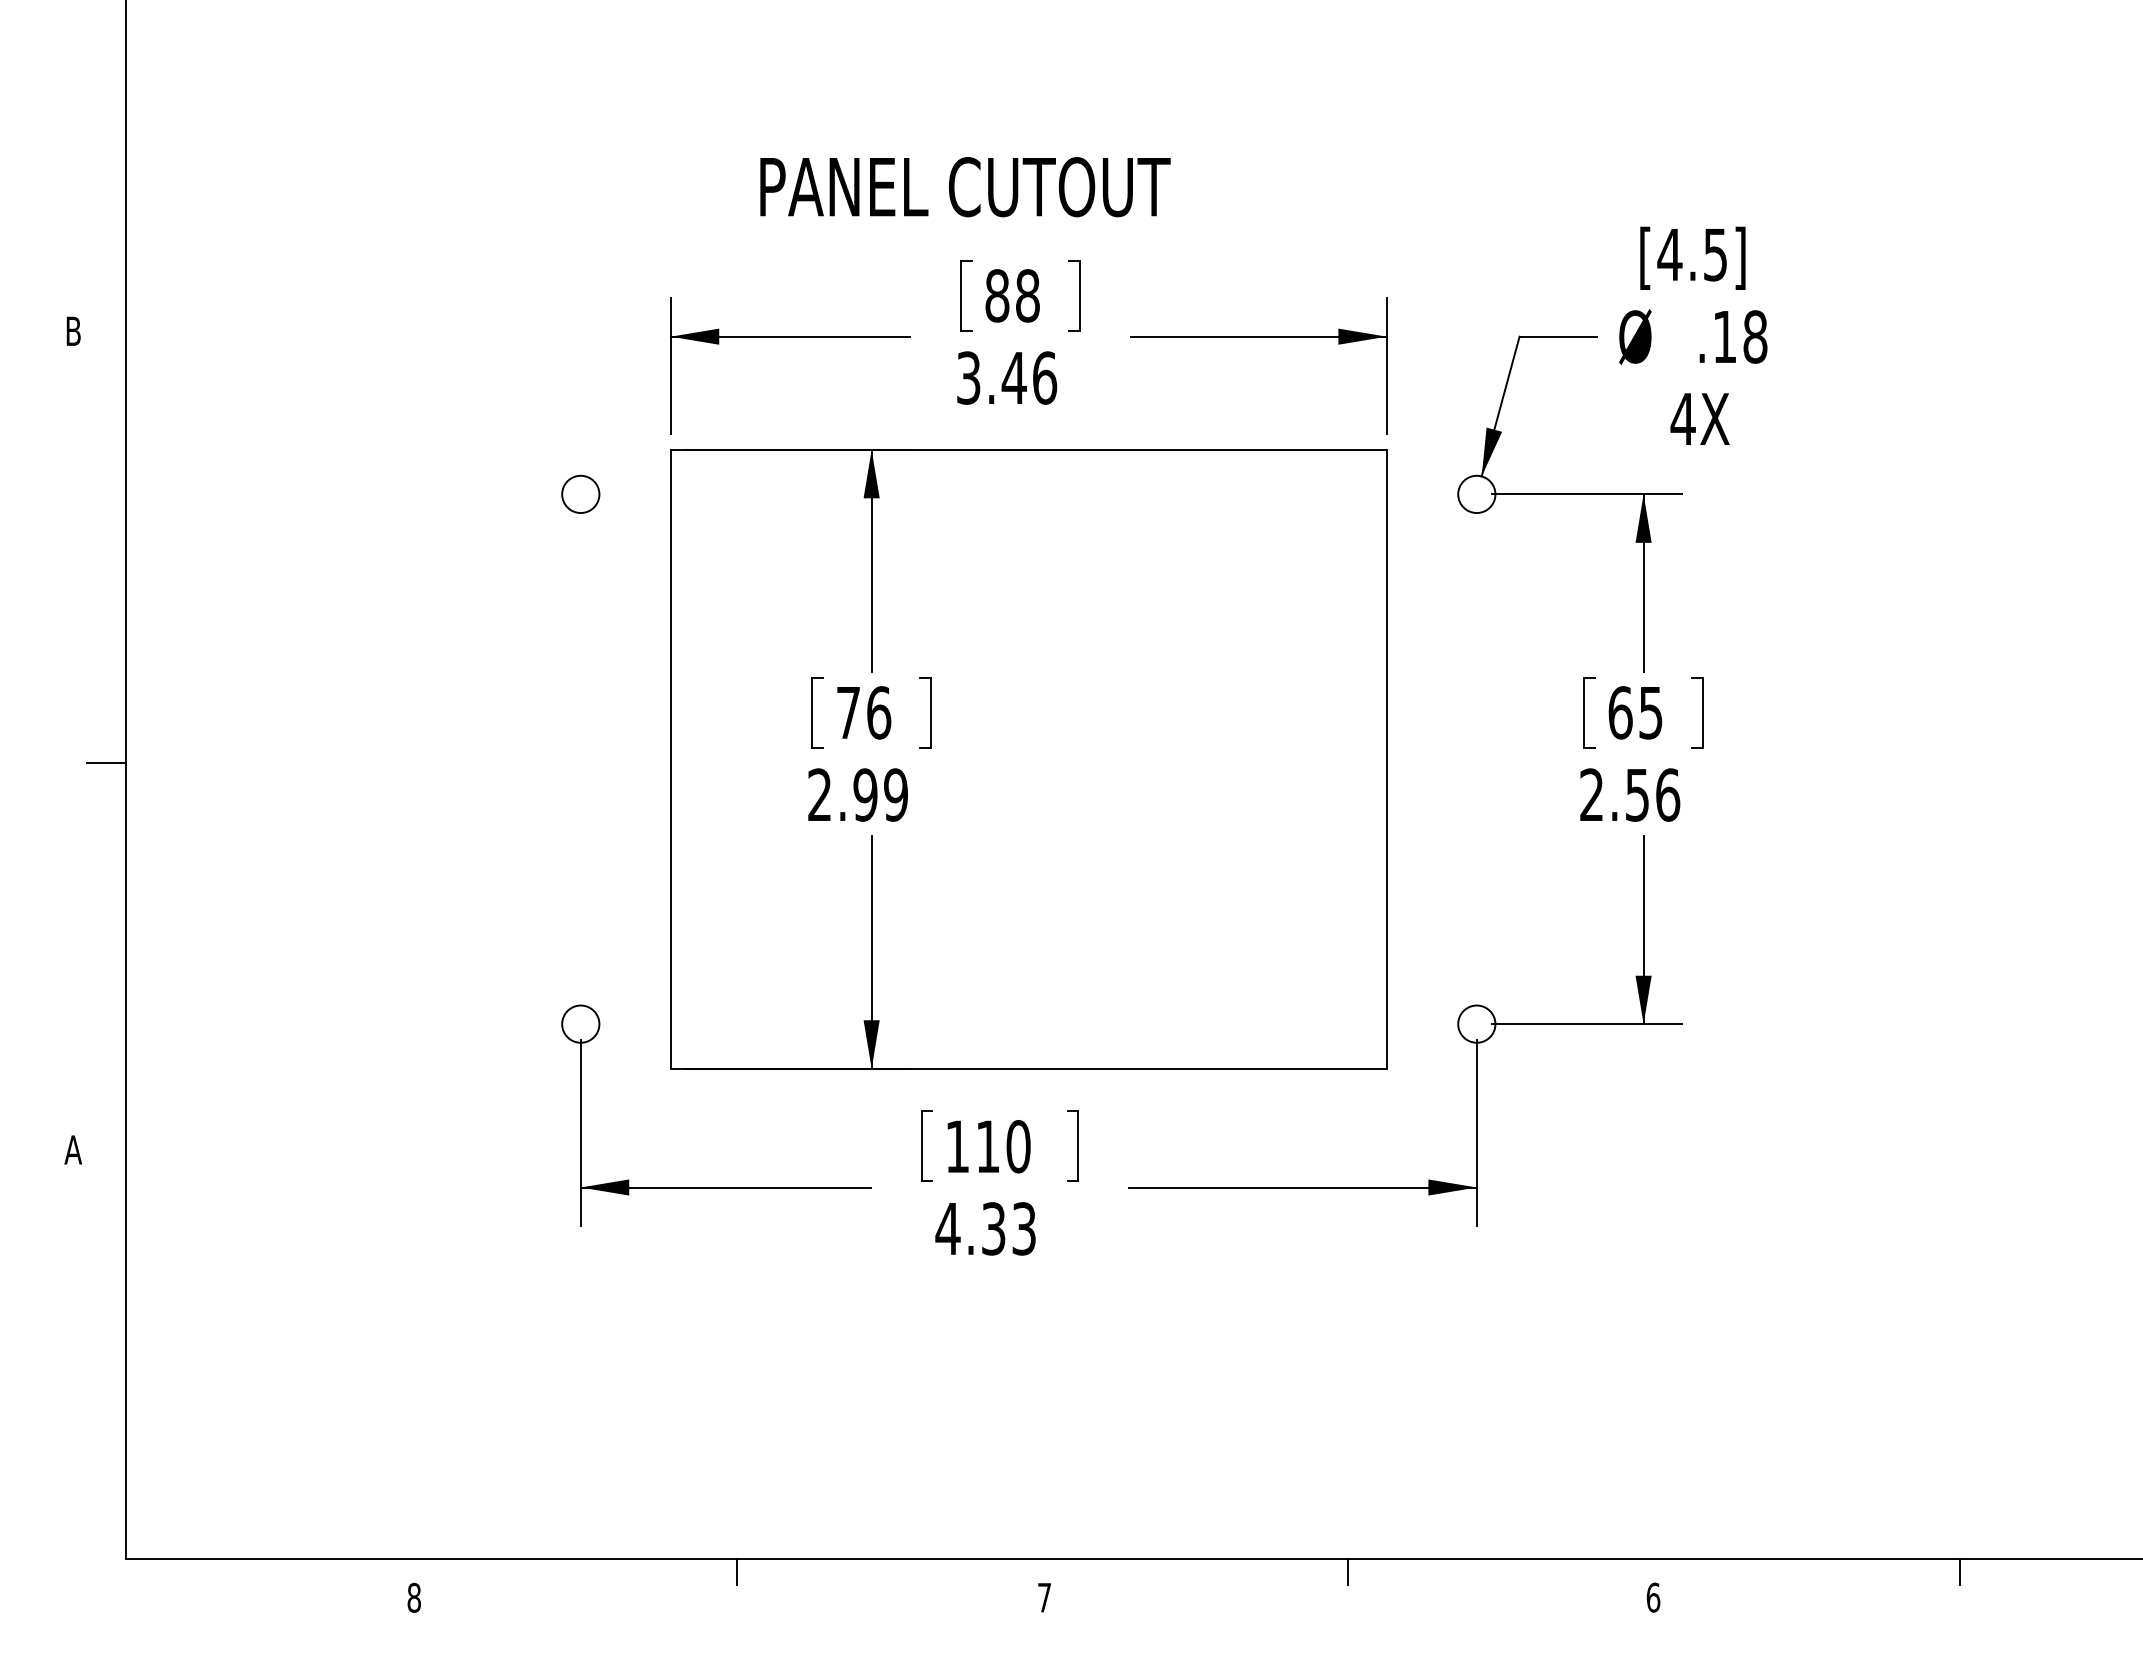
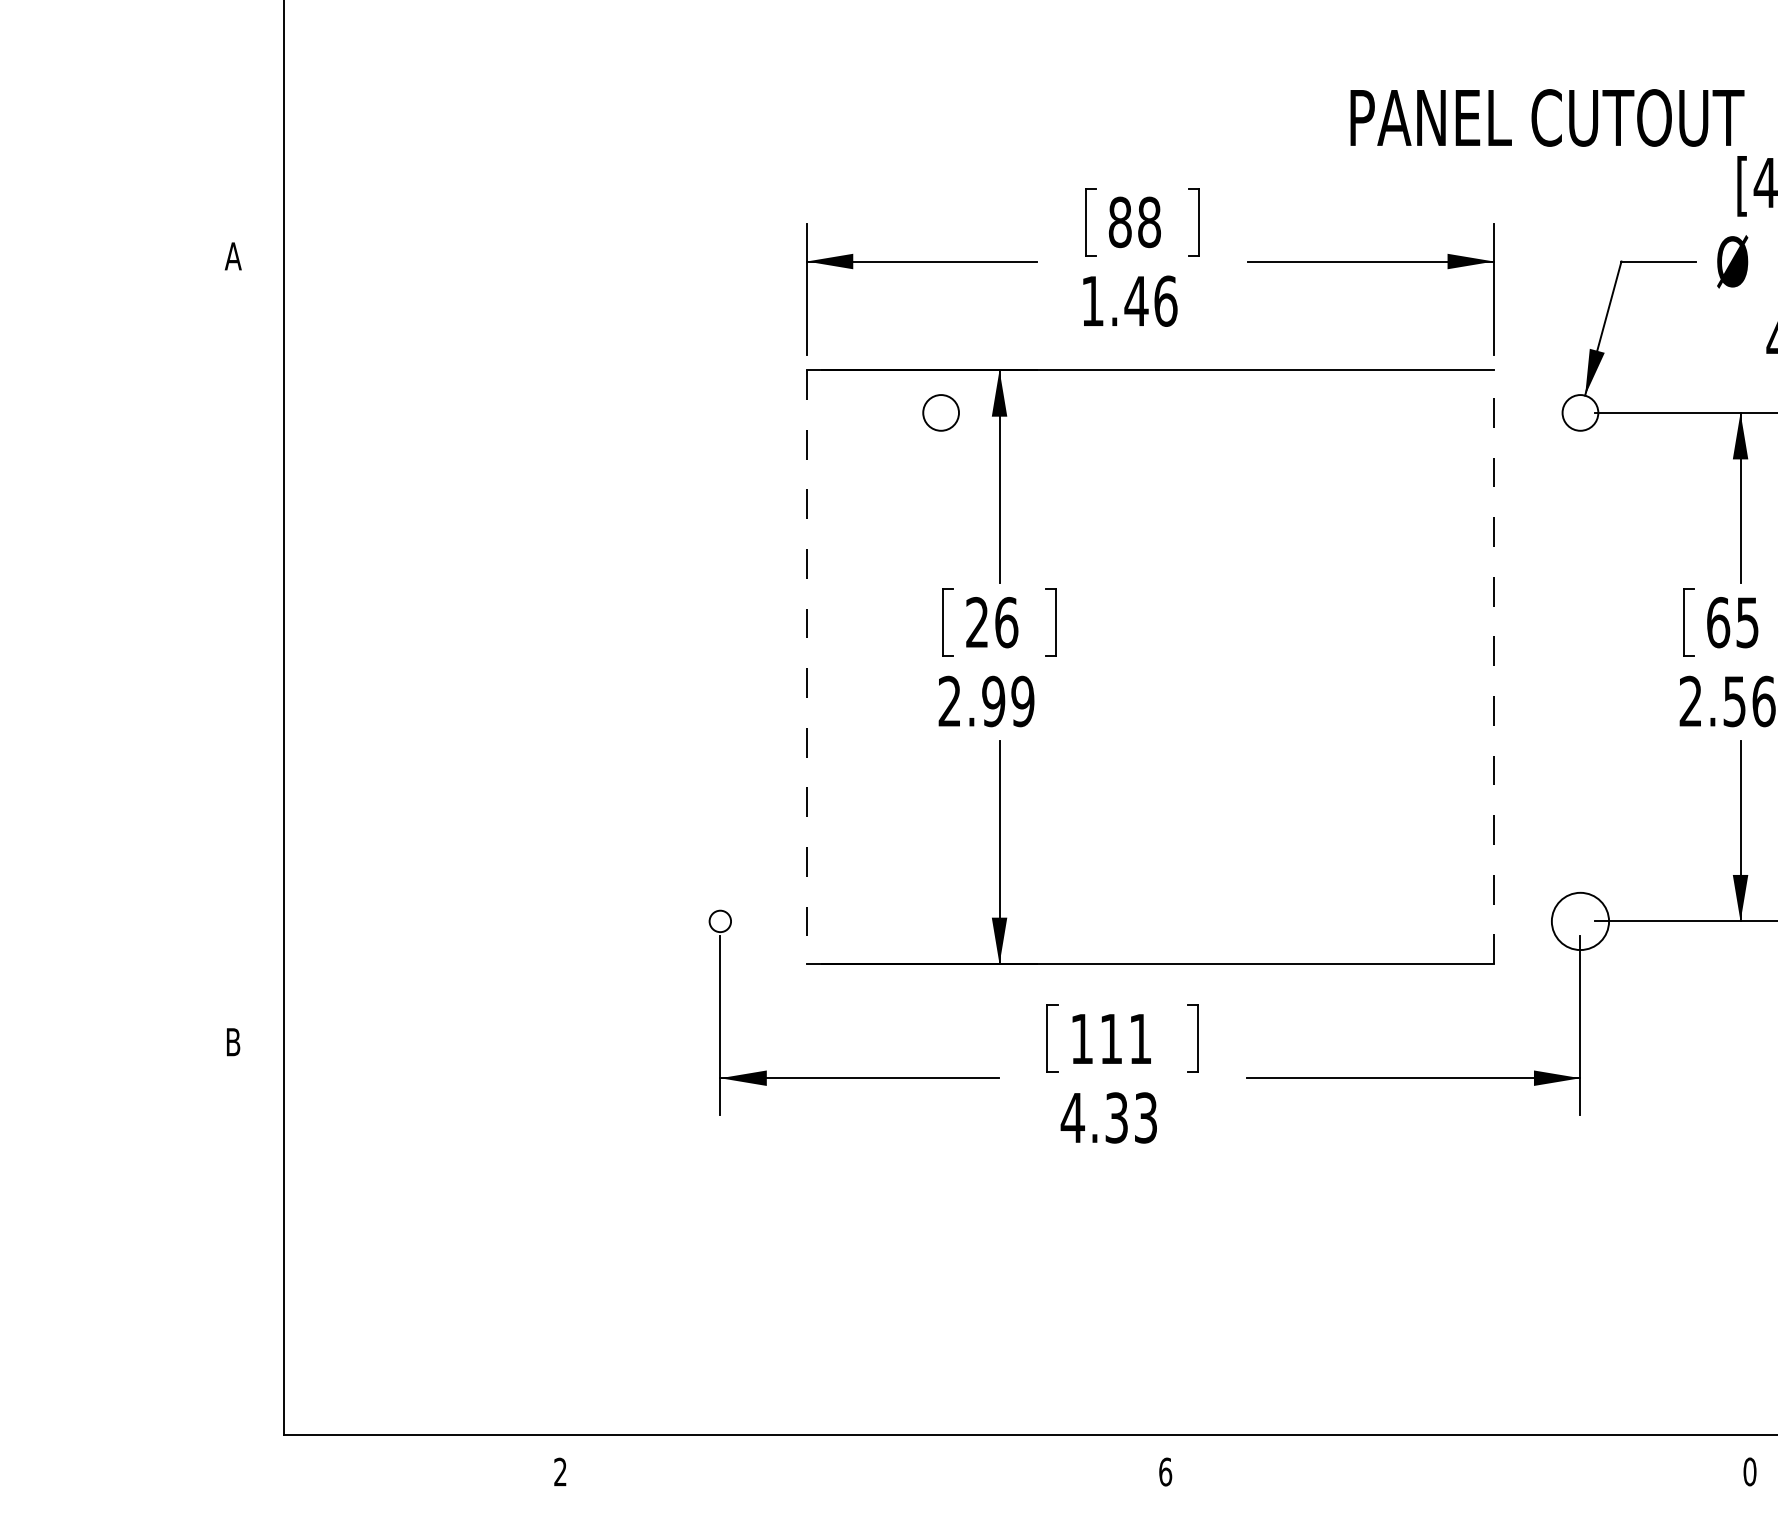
text: (965, 187) -> (1547, 118), moved
text: (73, 330) -> (233, 255), B -> A
text: (968, 377) -> (1092, 300), 3.46 -> 1.46
circle: (580, 493) -> (940, 412), moved
text: (848, 712) -> (977, 622), 76 -> 26
line: (1386, 758) -> (1493, 666), solid -> dashed
line: (670, 759) -> (806, 667), solid -> dashed
line: (106, 763) -> (265, 671), removed
circle: (580, 1023) -> (720, 920), size x0.6
circle: (1476, 1023) -> (1580, 920), size x1.6
text: (1018, 1146) -> (1140, 1038), 110 -> 111
text: (73, 1149) -> (233, 1041), A -> B
line: (737, 1571) -> (870, 1446), removed
line: (1348, 1571) -> (1457, 1446), removed
text: (413, 1597) -> (559, 1471), 8 -> 2
text: (1044, 1597) -> (1165, 1471), 7 -> 6
text: (1653, 1597) -> (1750, 1471), 6 -> 0

